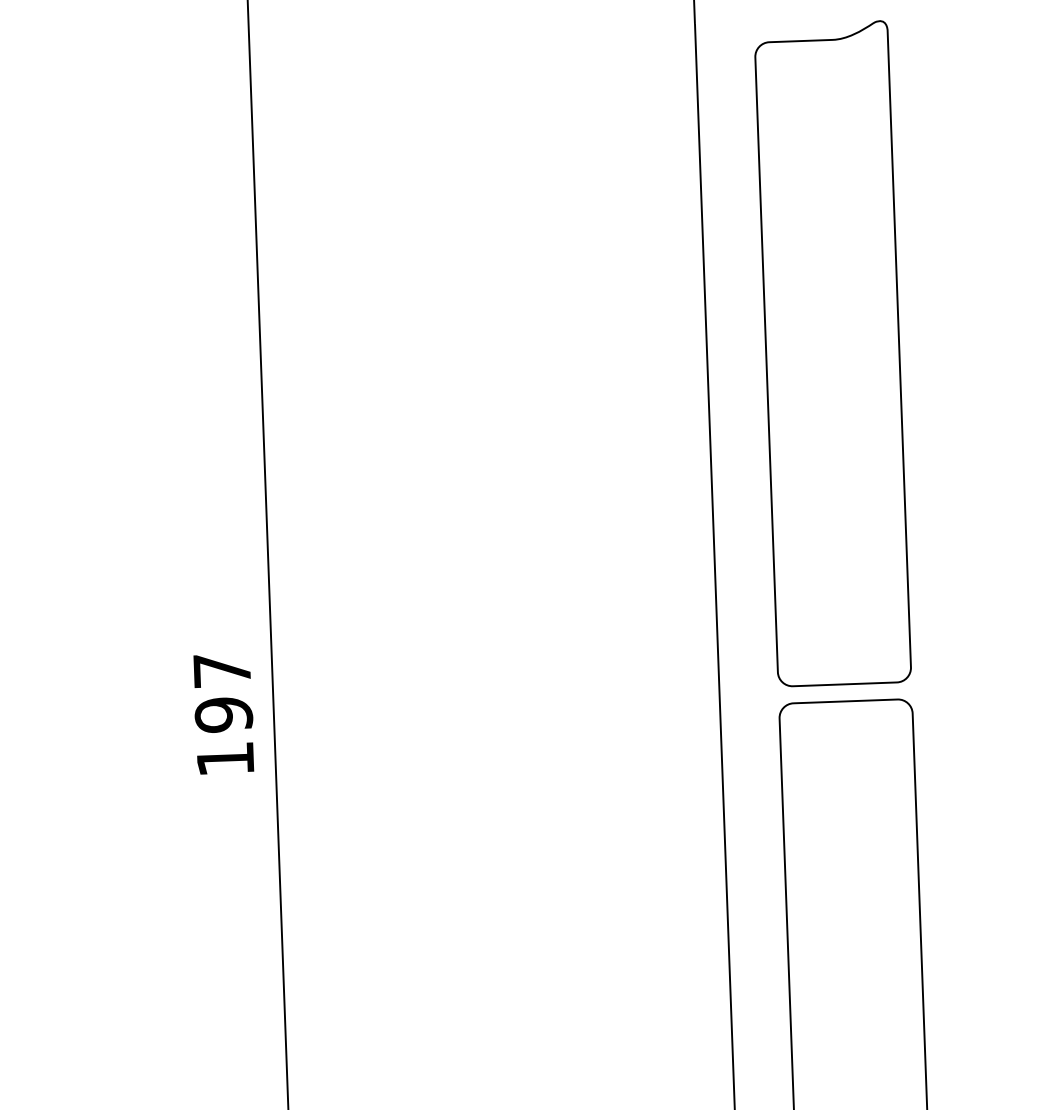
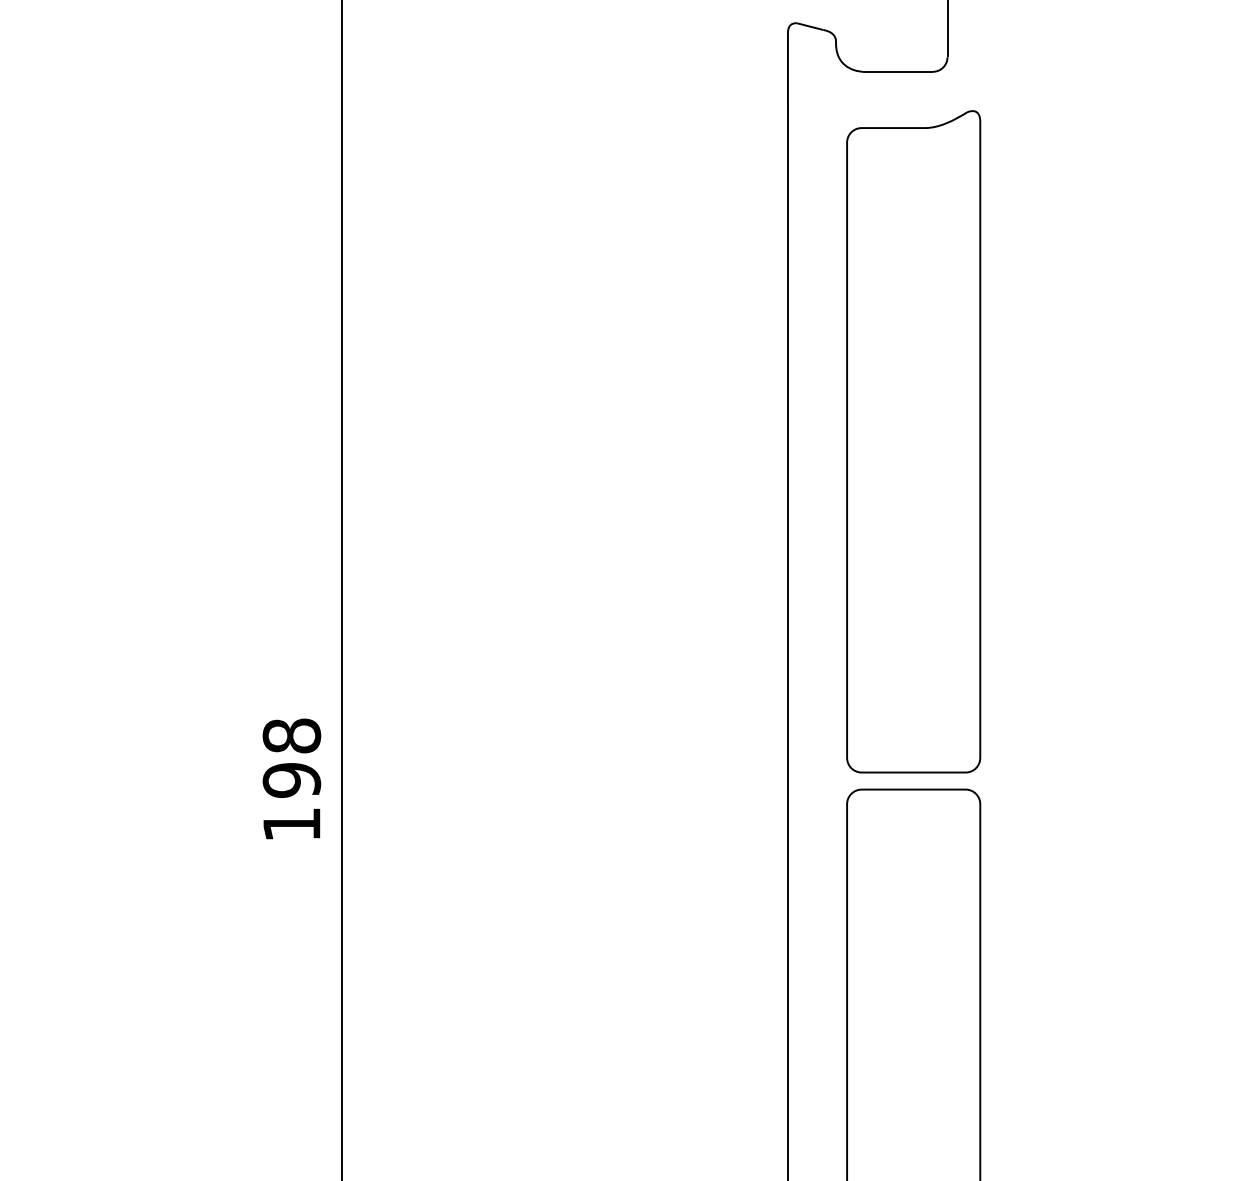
text: (221, 670) -> (291, 735), 197 -> 198

